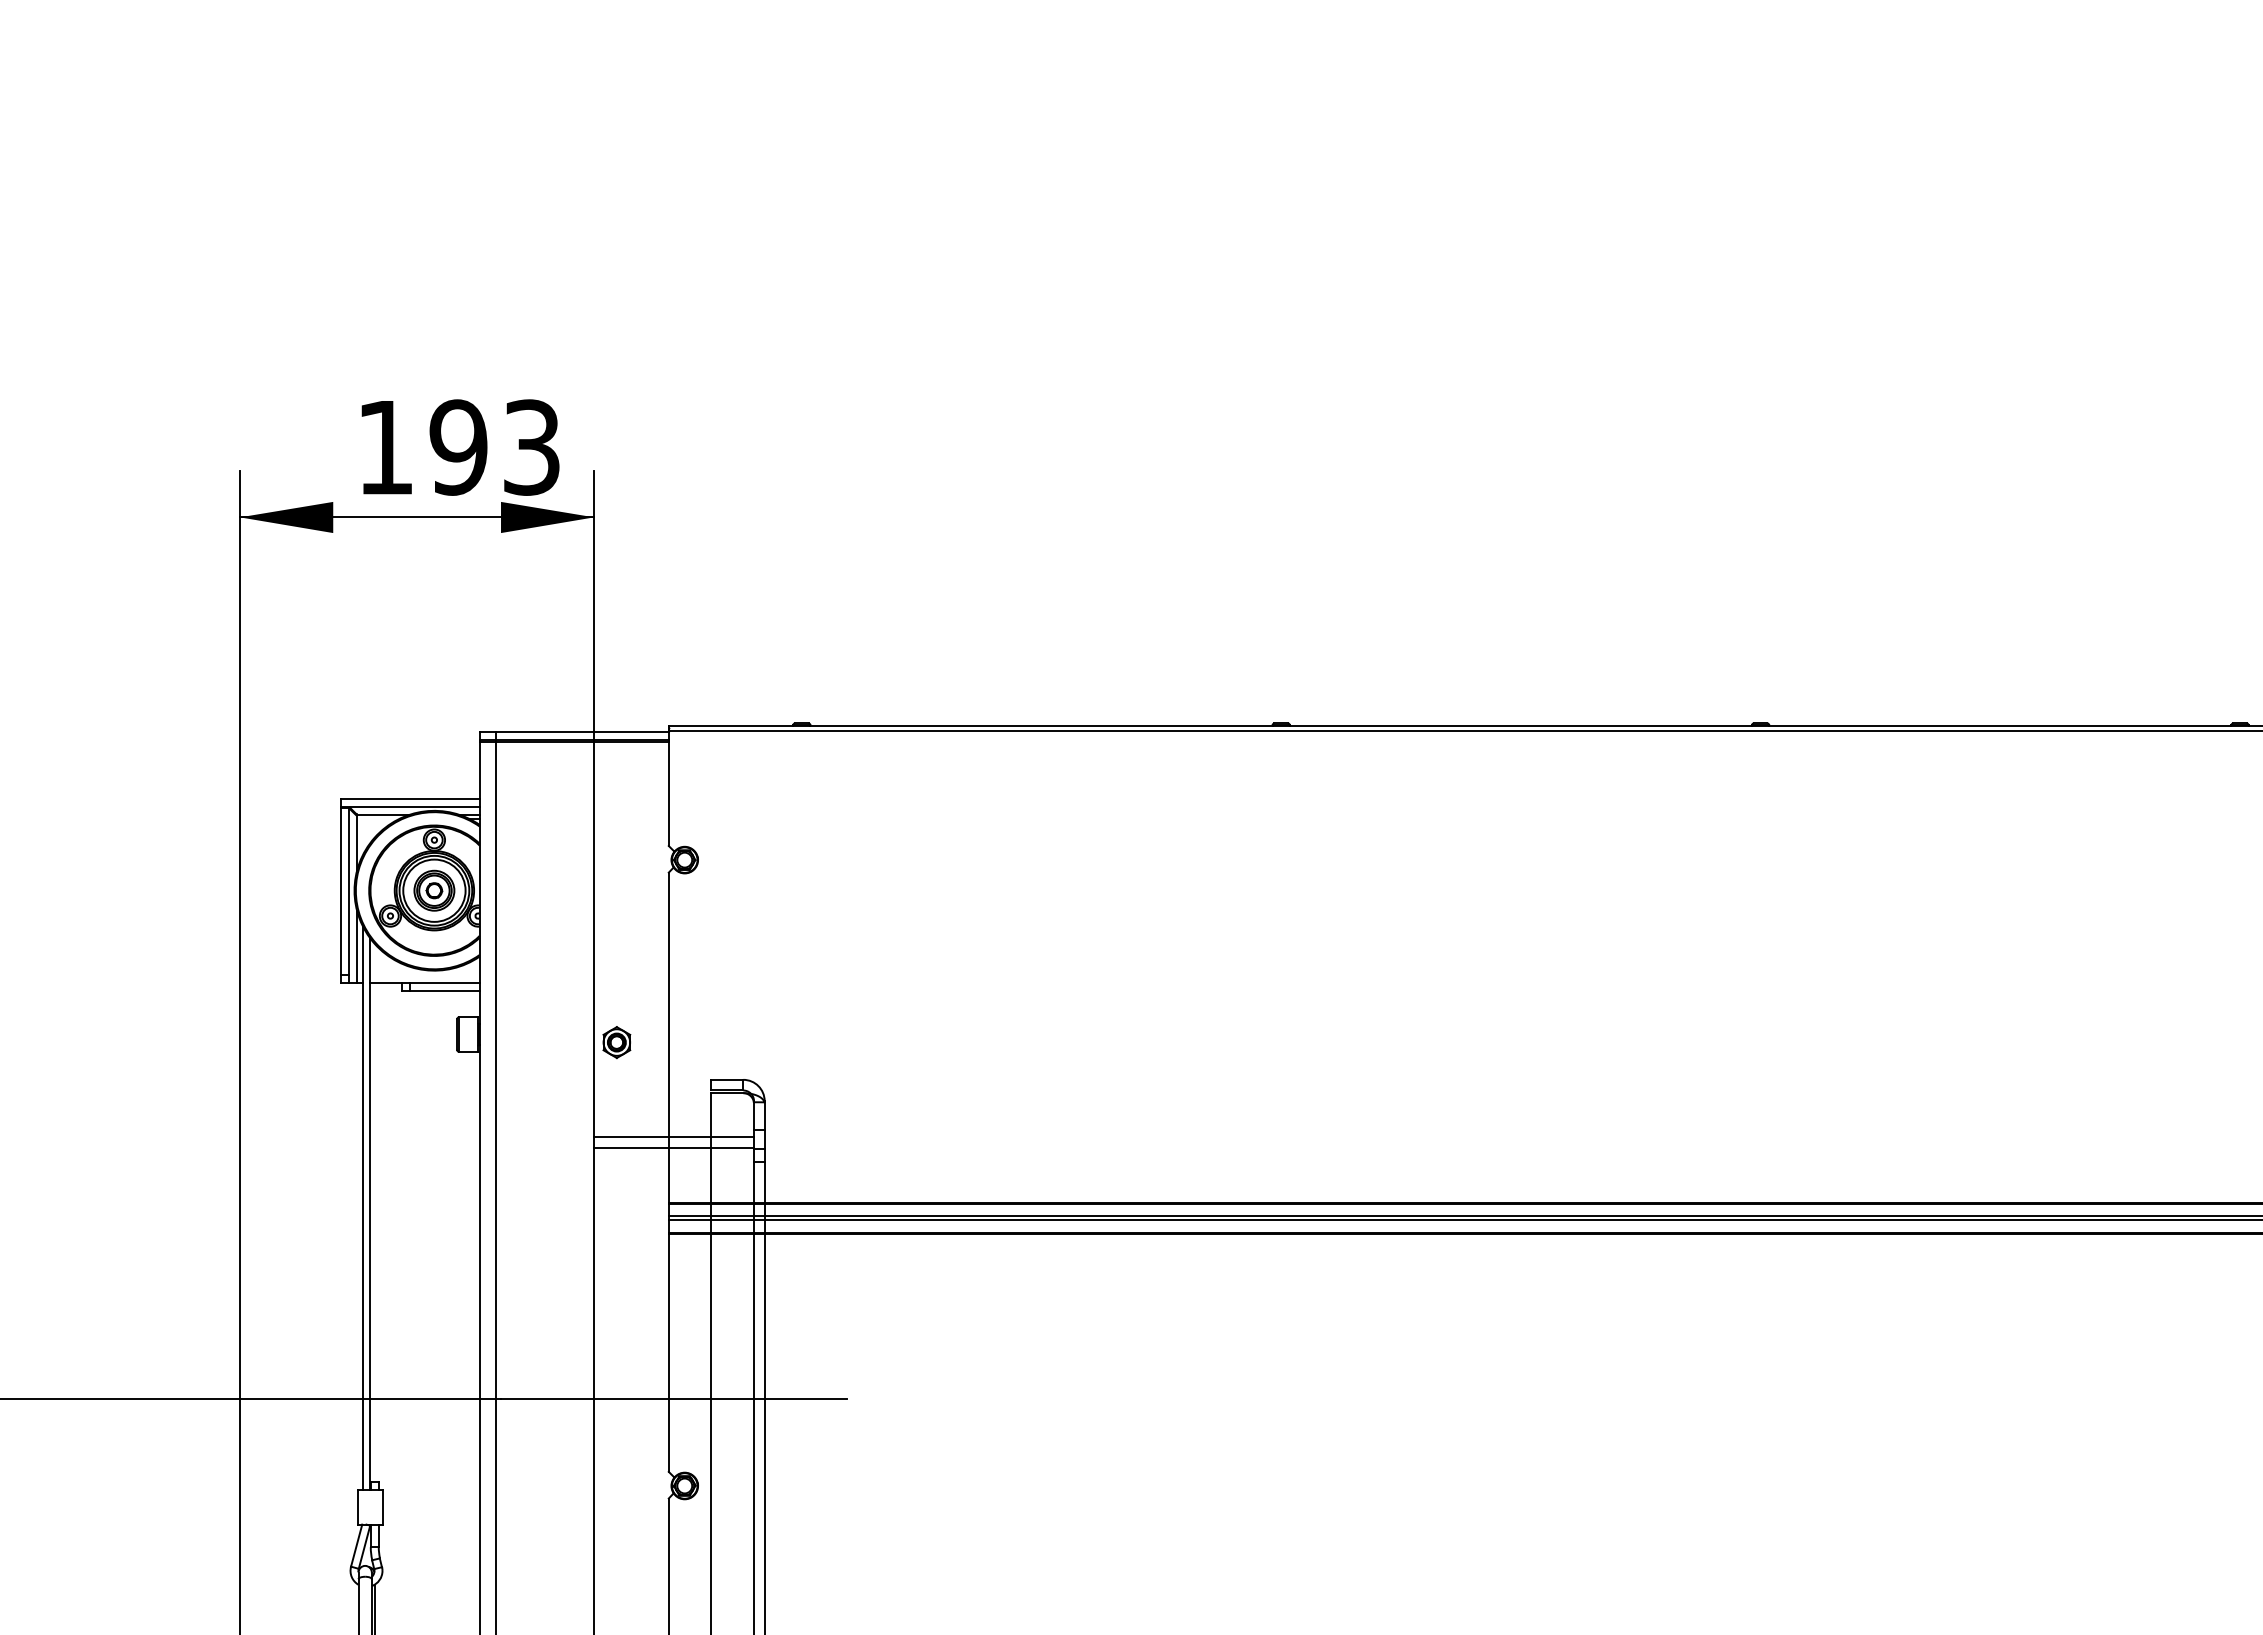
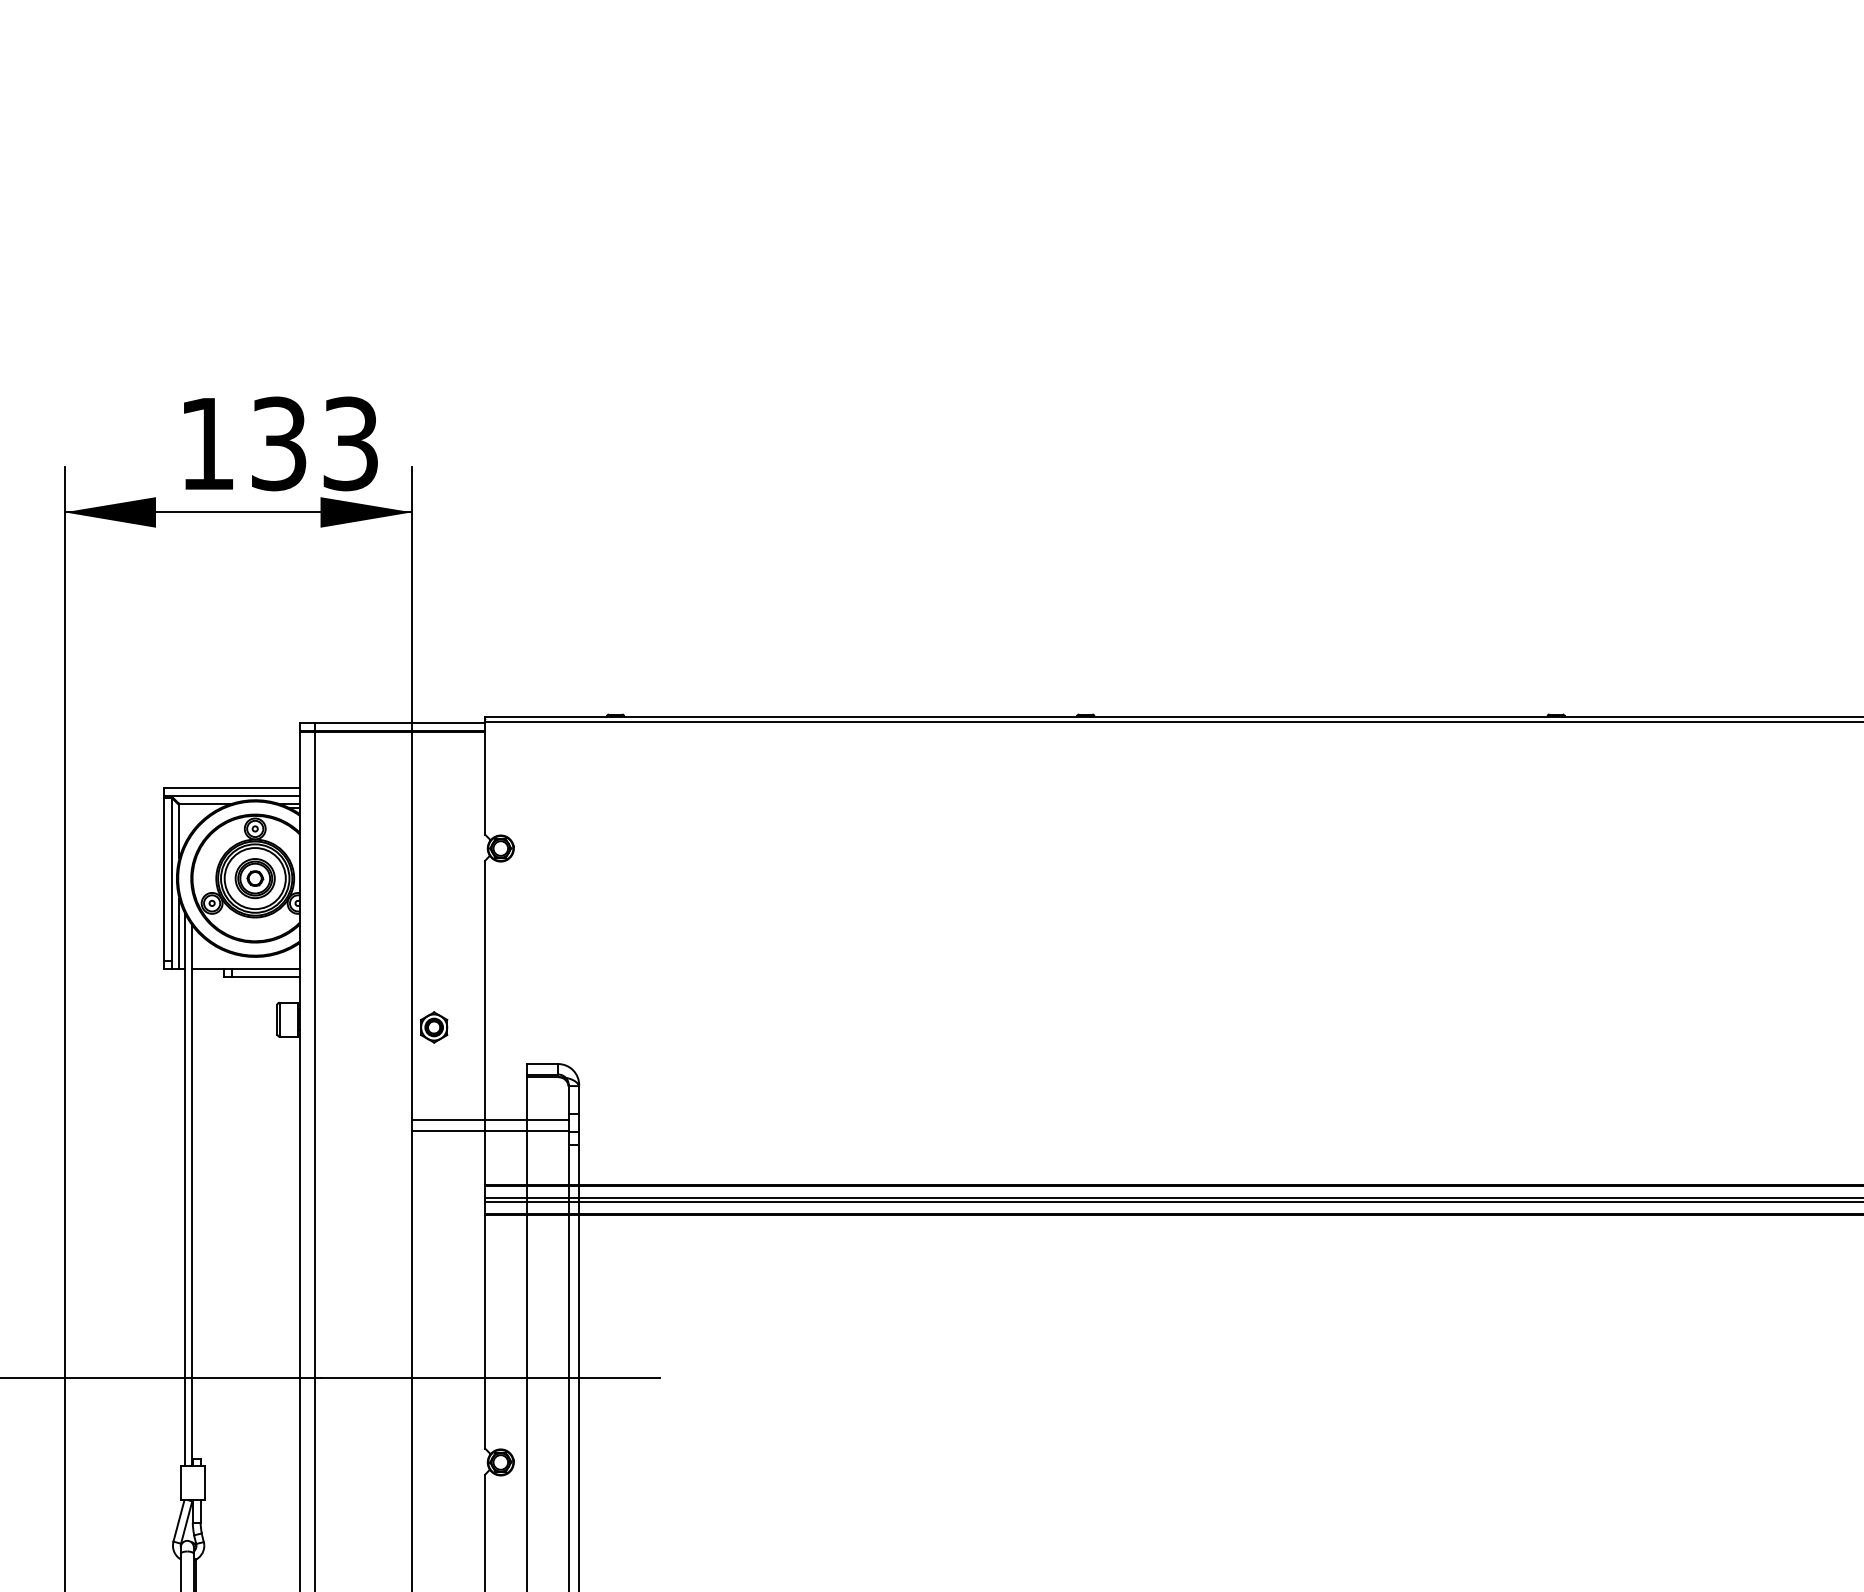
text: (458, 447) -> (278, 443), 193 -> 133

